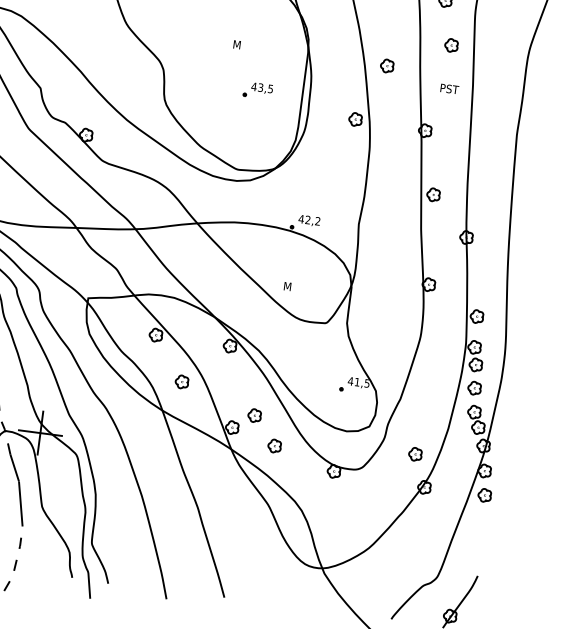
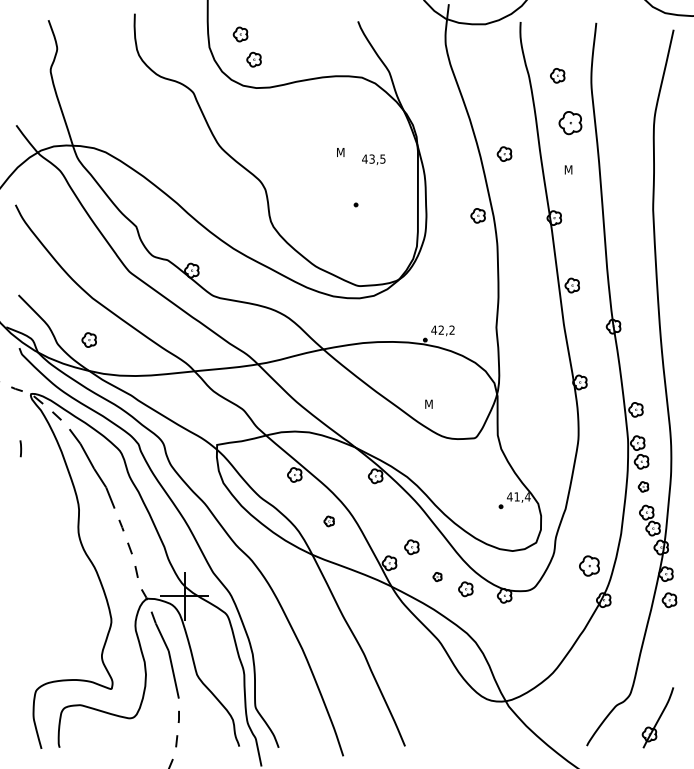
part: (451, 45) -> (570, 122), size x1.6
text: (261, 88) -> (373, 159), moved
text: (450, 88) -> (575, 169), PST -> M
part: (181, 381) -> (328, 521), size x0.7
text: (366, 383) -> (527, 496), 41,5 -> 41,4
part: (474, 387) -> (643, 486), size x0.7
part: (274, 445) -> (437, 576), size x0.6
part: (415, 453) -> (589, 565), size x1.4
part: (298, 460) -> (465, 589), added

